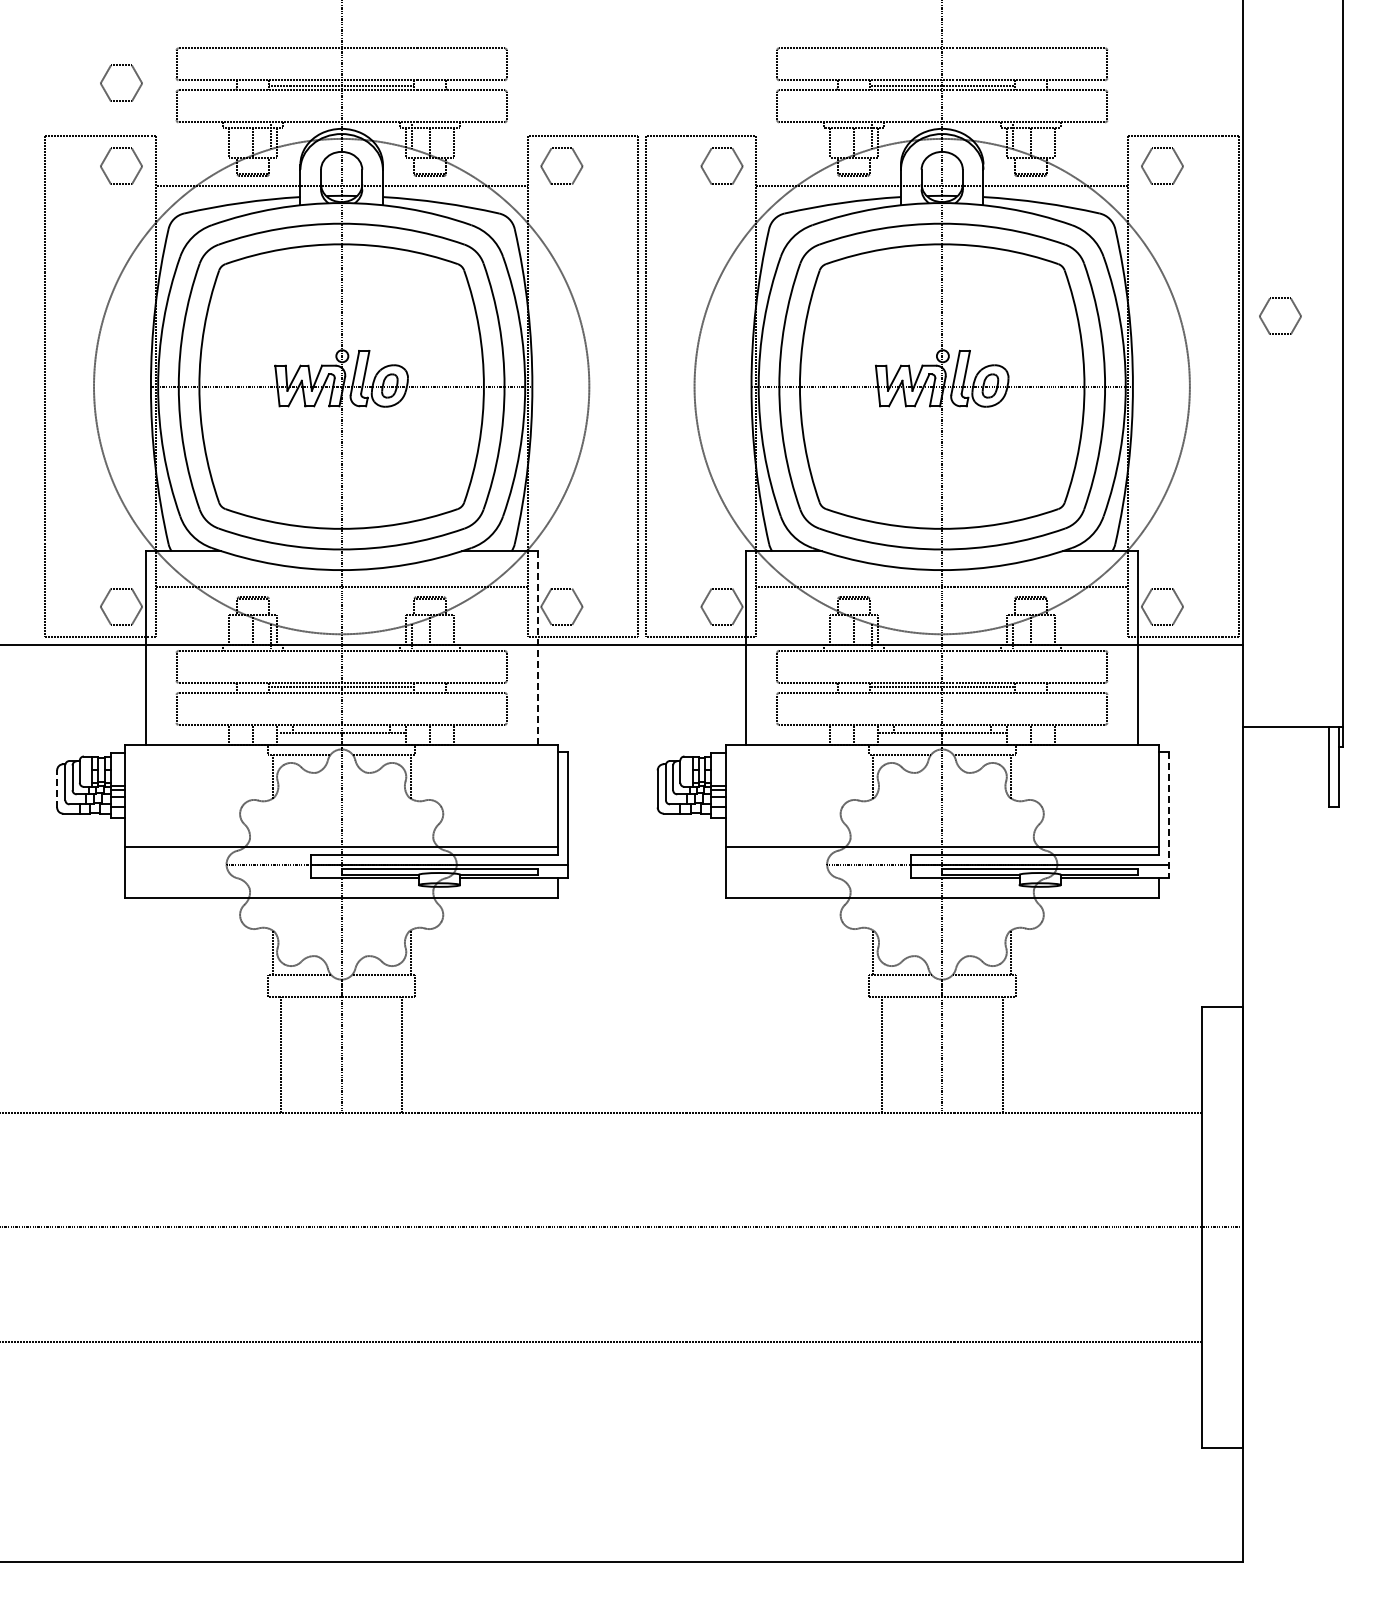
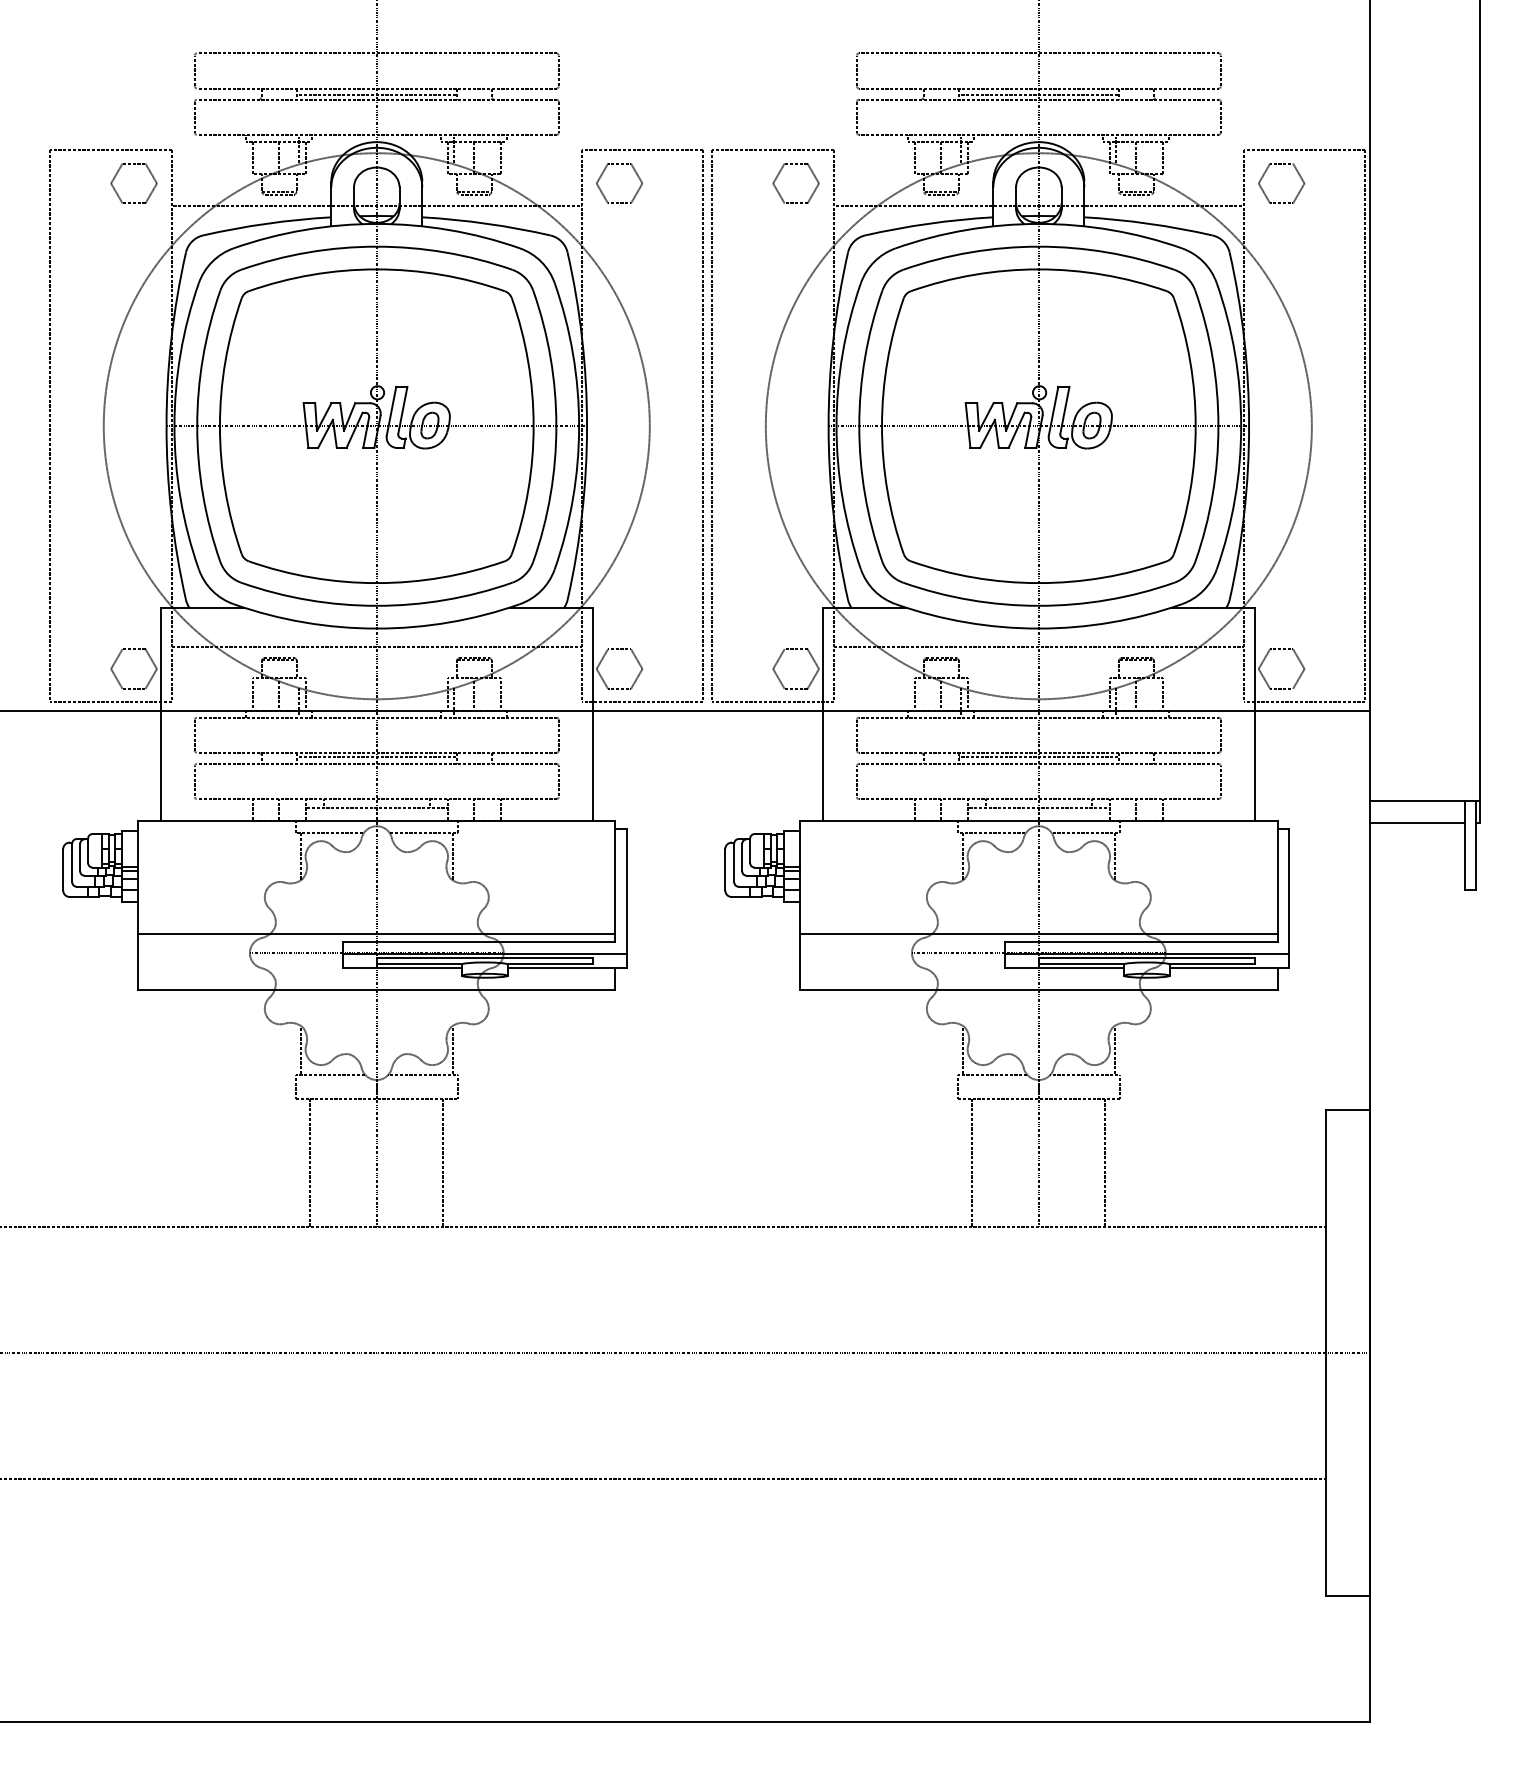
part: (106, 75) -> (117, 83), removed
part: (1265, 308) -> (1395, 340), removed
line: (537, 647) -> (592, 713), dashed -> solid
line: (1285, 746) -> (1417, 823), added
line: (57, 788) -> (63, 869), dashed -> solid
line: (1169, 815) -> (1289, 899), dashed -> solid

